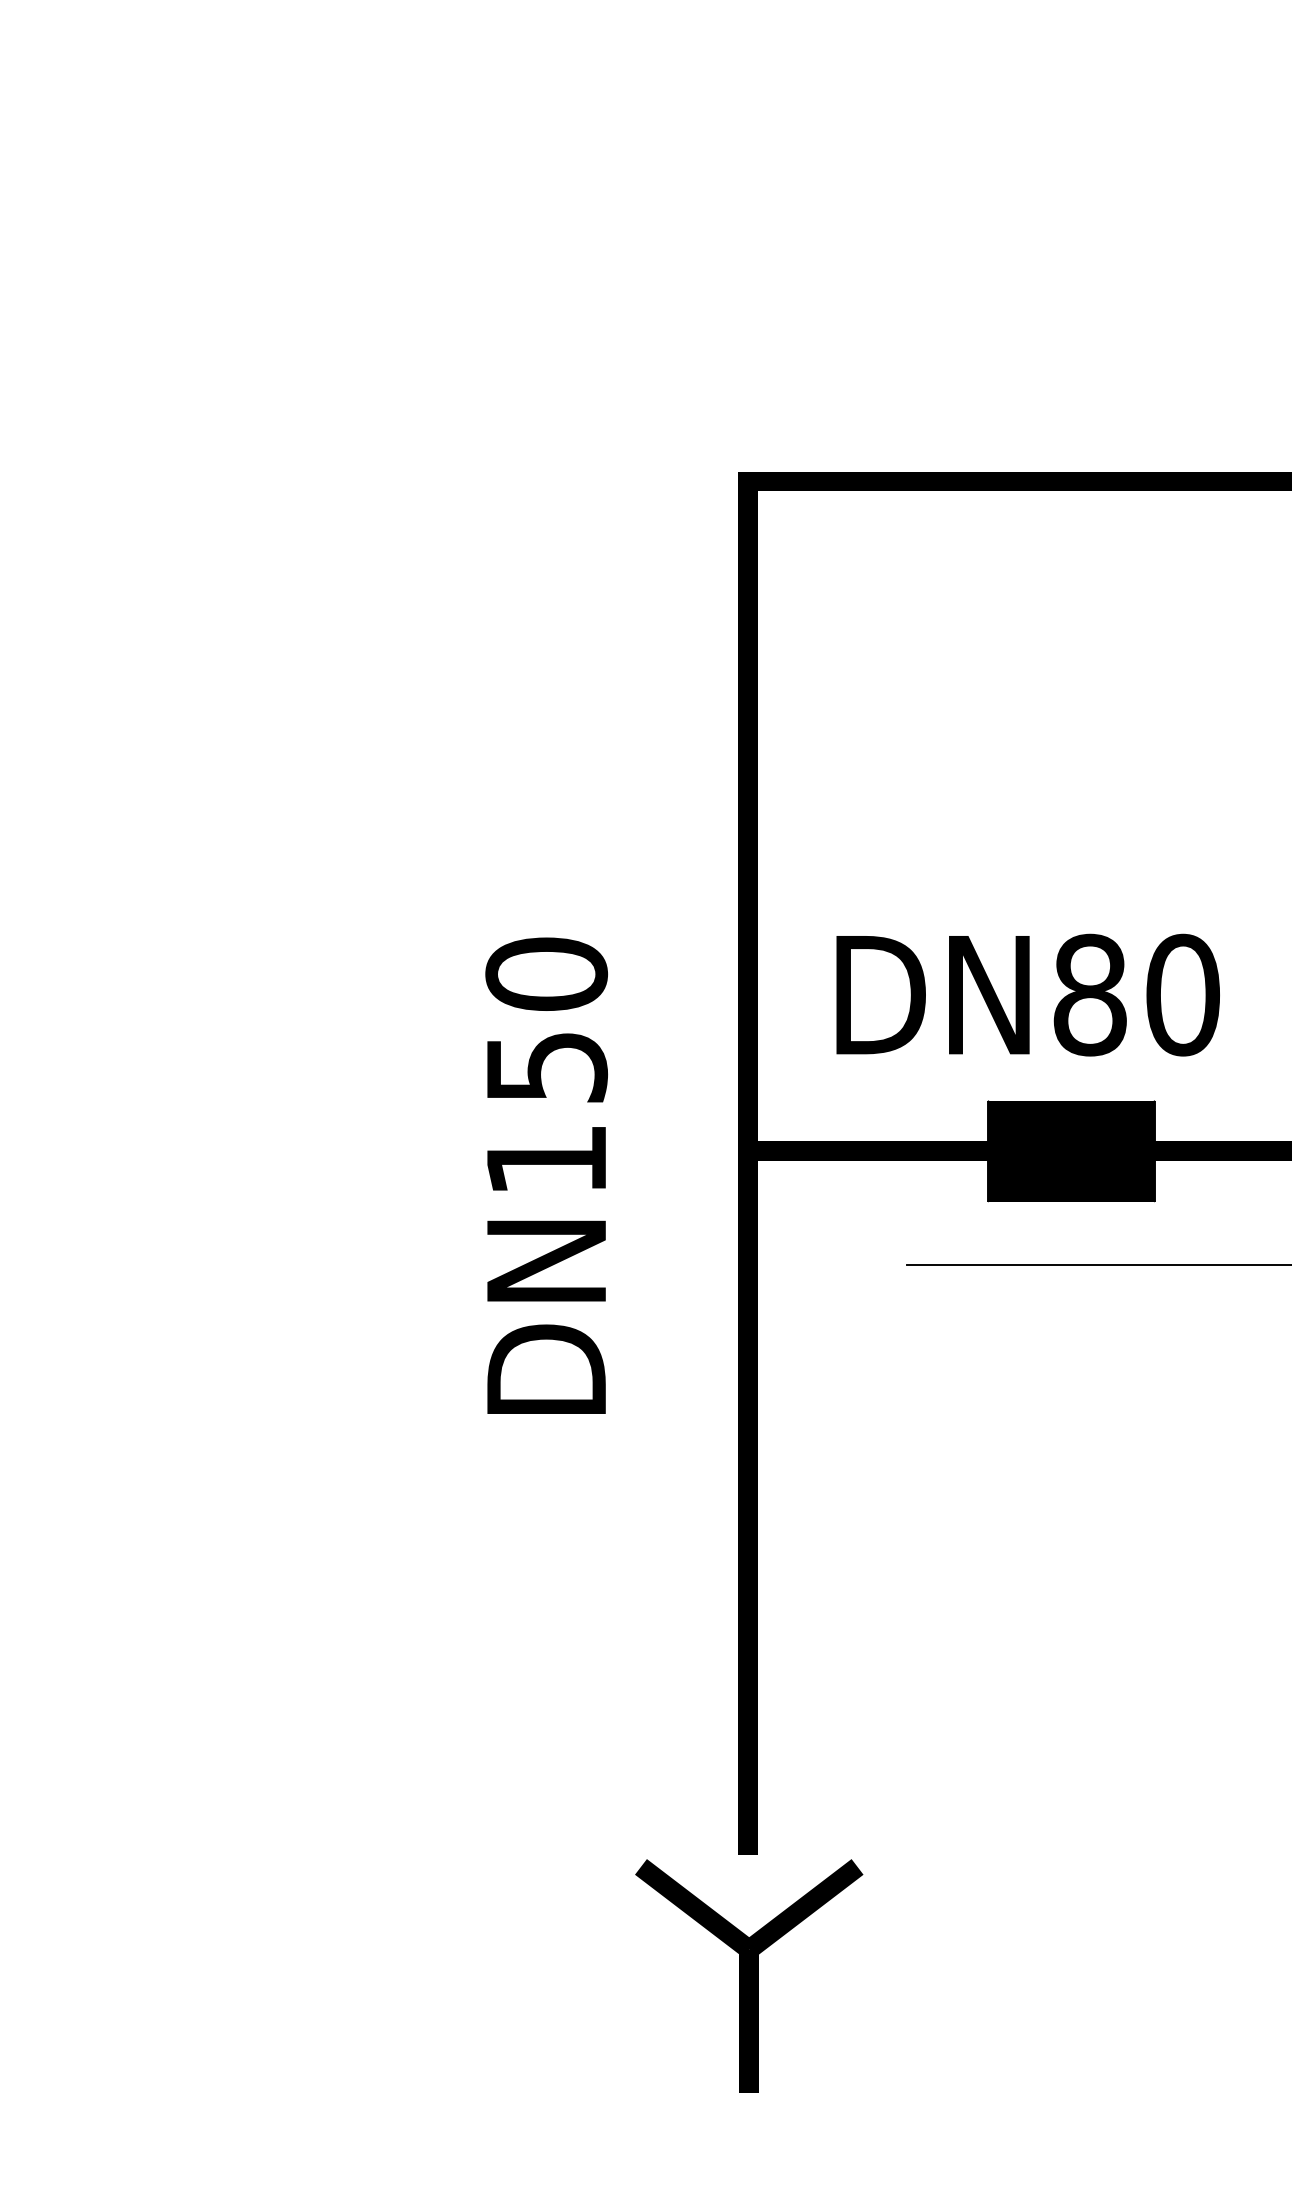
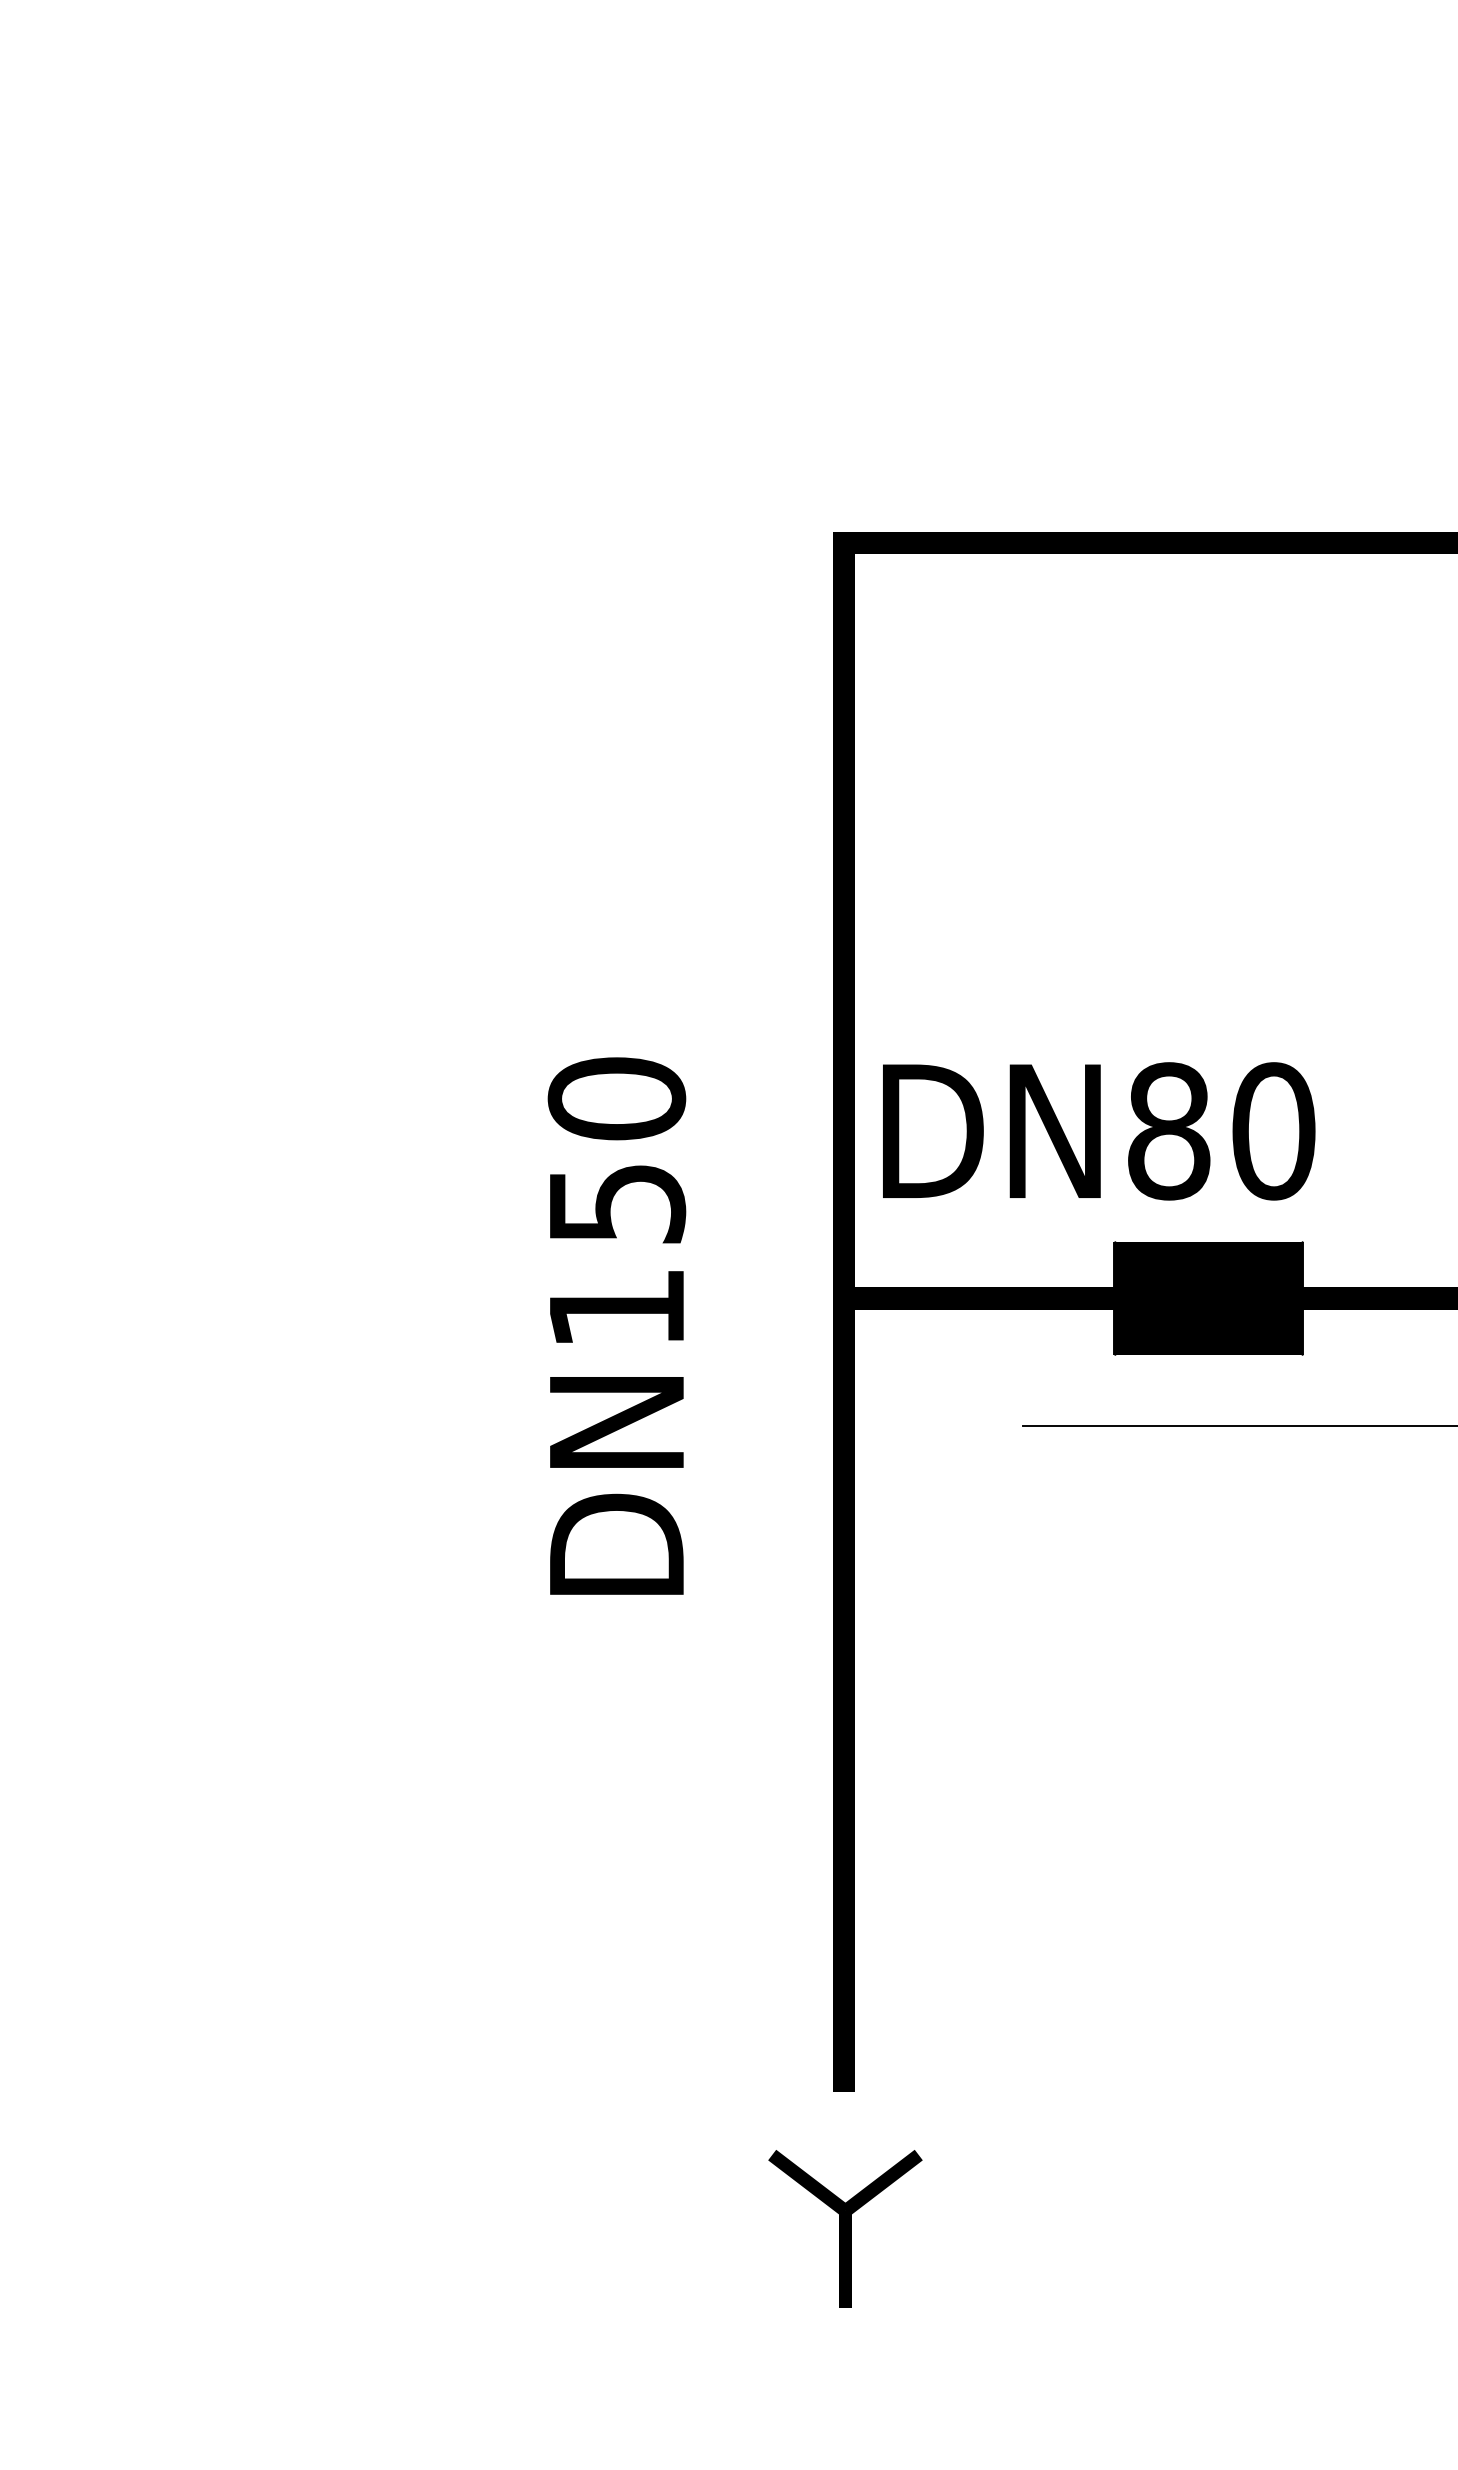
text: (1028, 995) -> (1099, 1131), moved
part: (749, 1975) -> (845, 2228), size x0.6

